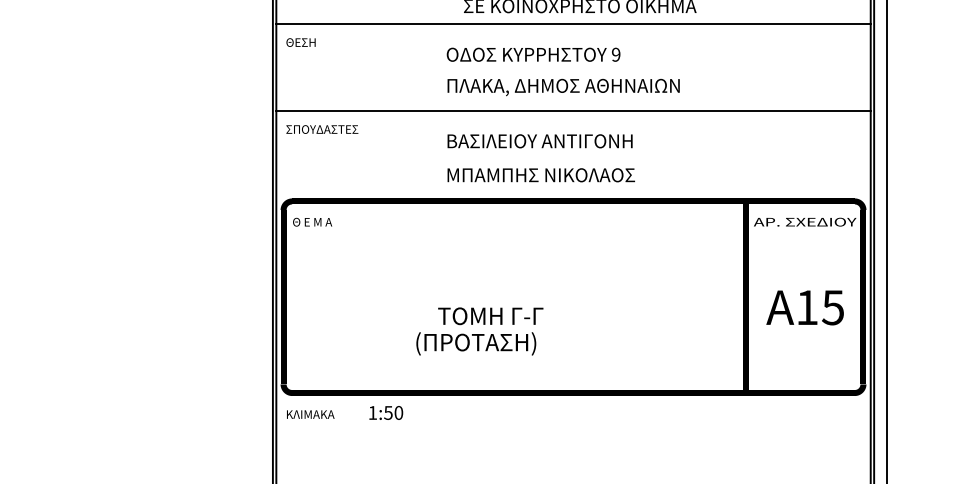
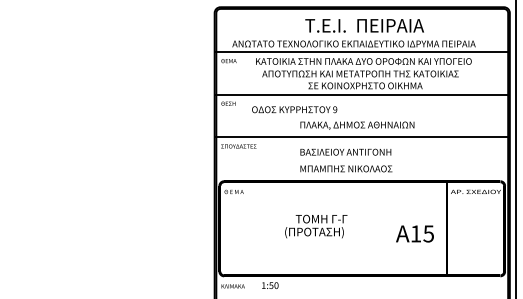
text: (533, 54) -> (294, 109), moved
text: (804, 306) -> (414, 233), moved
text: (480, 331) -> (316, 226), moved

